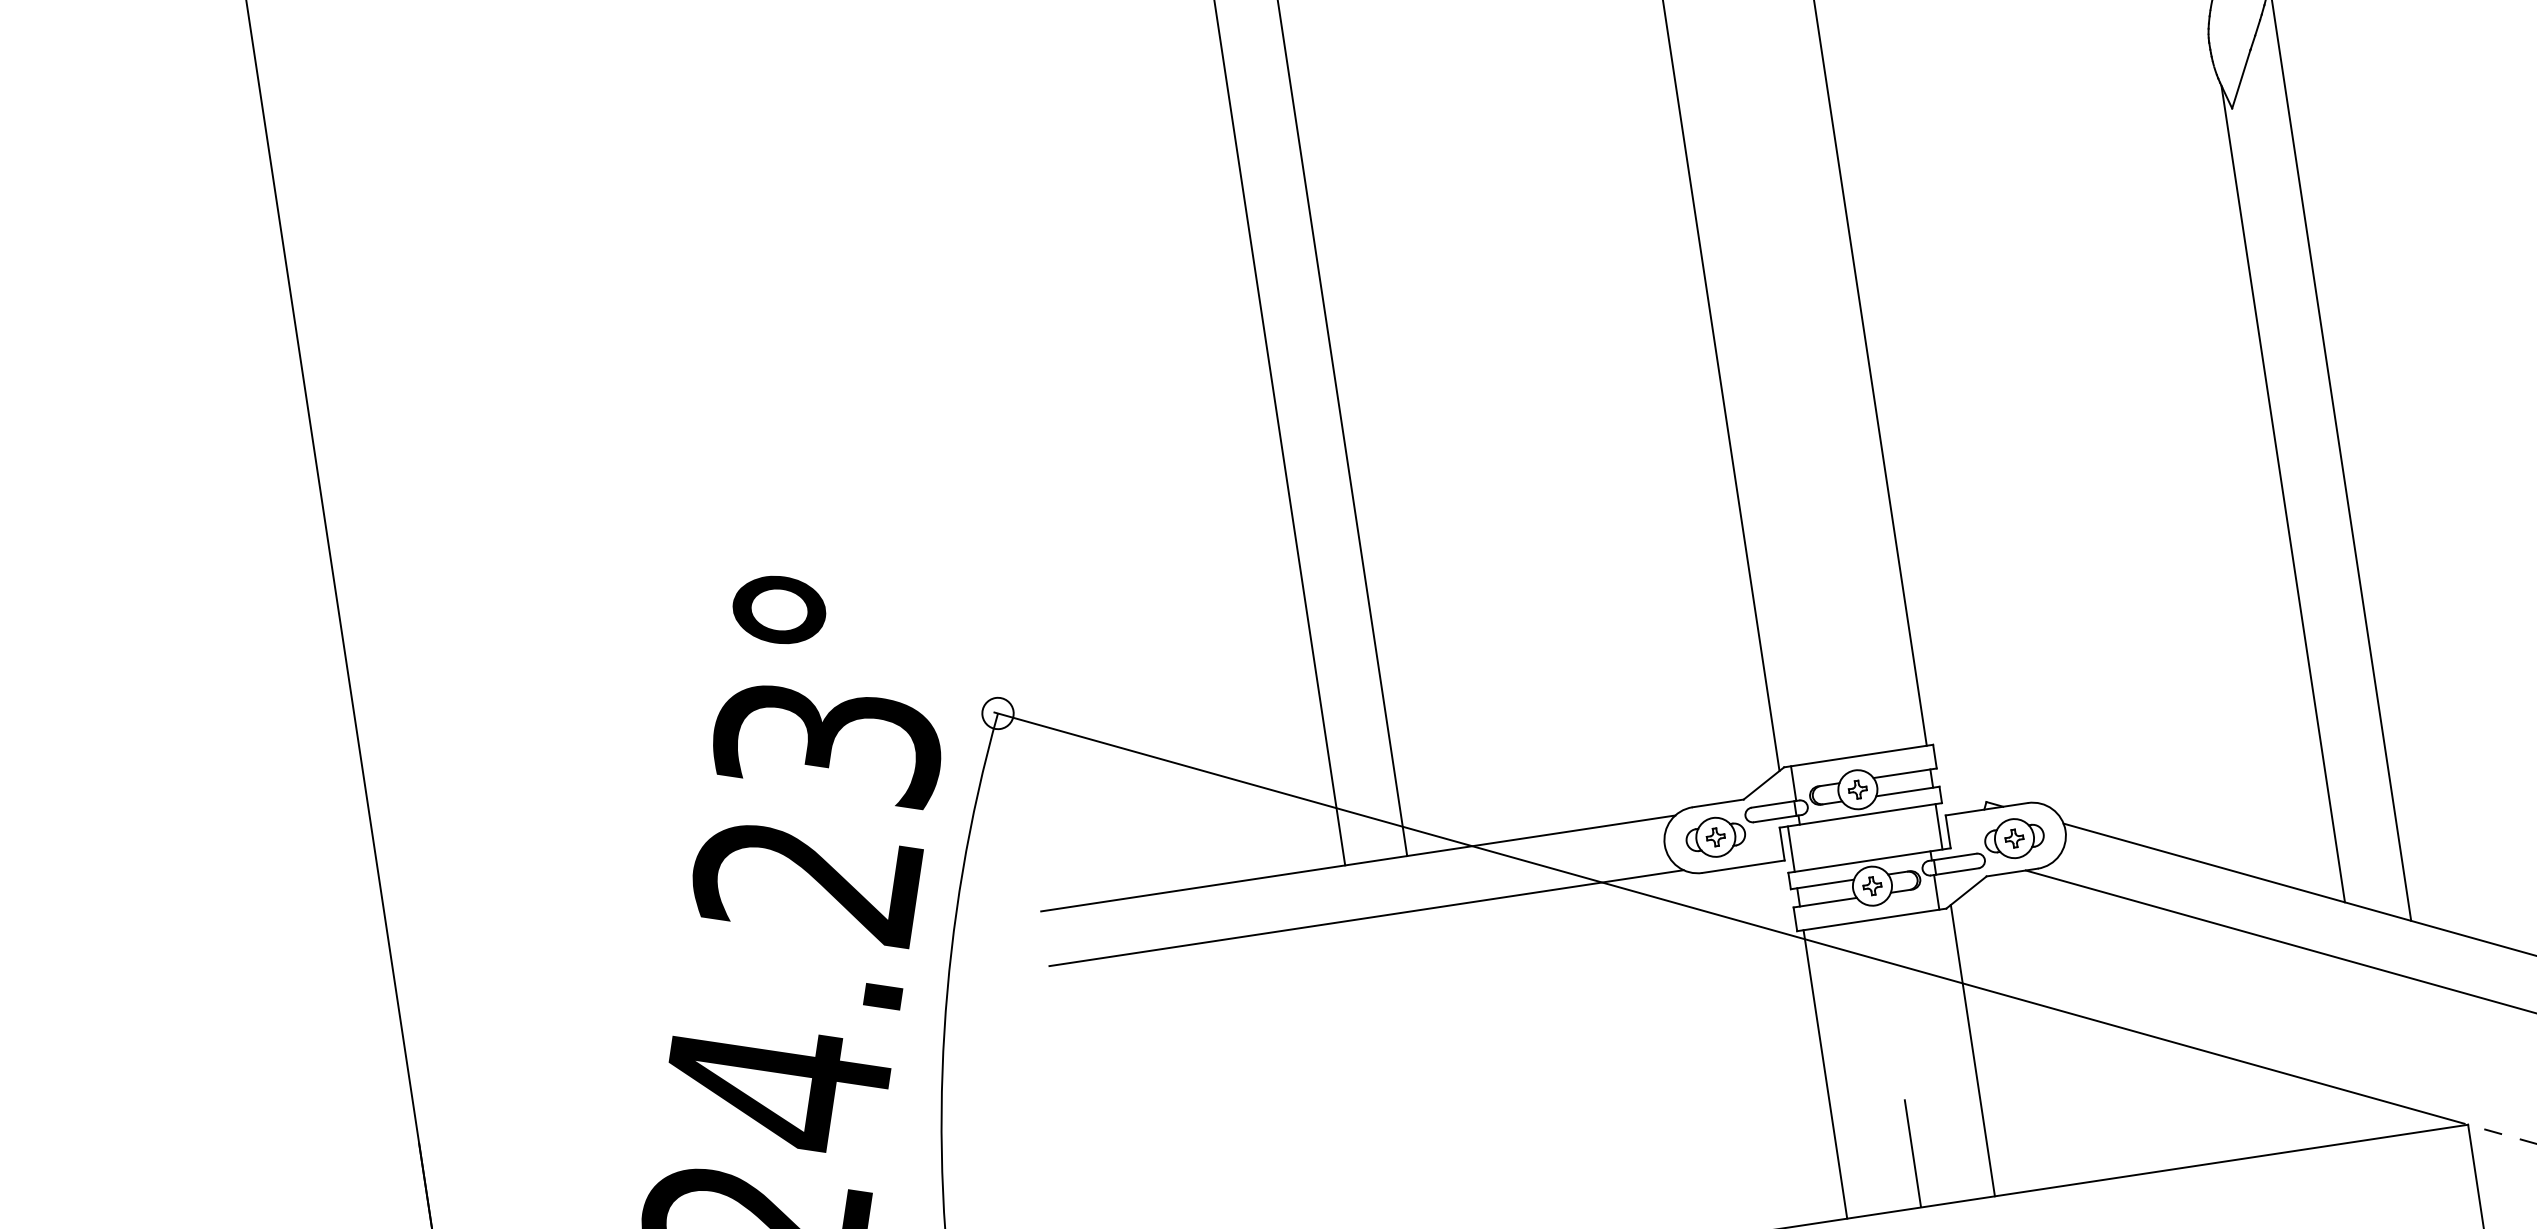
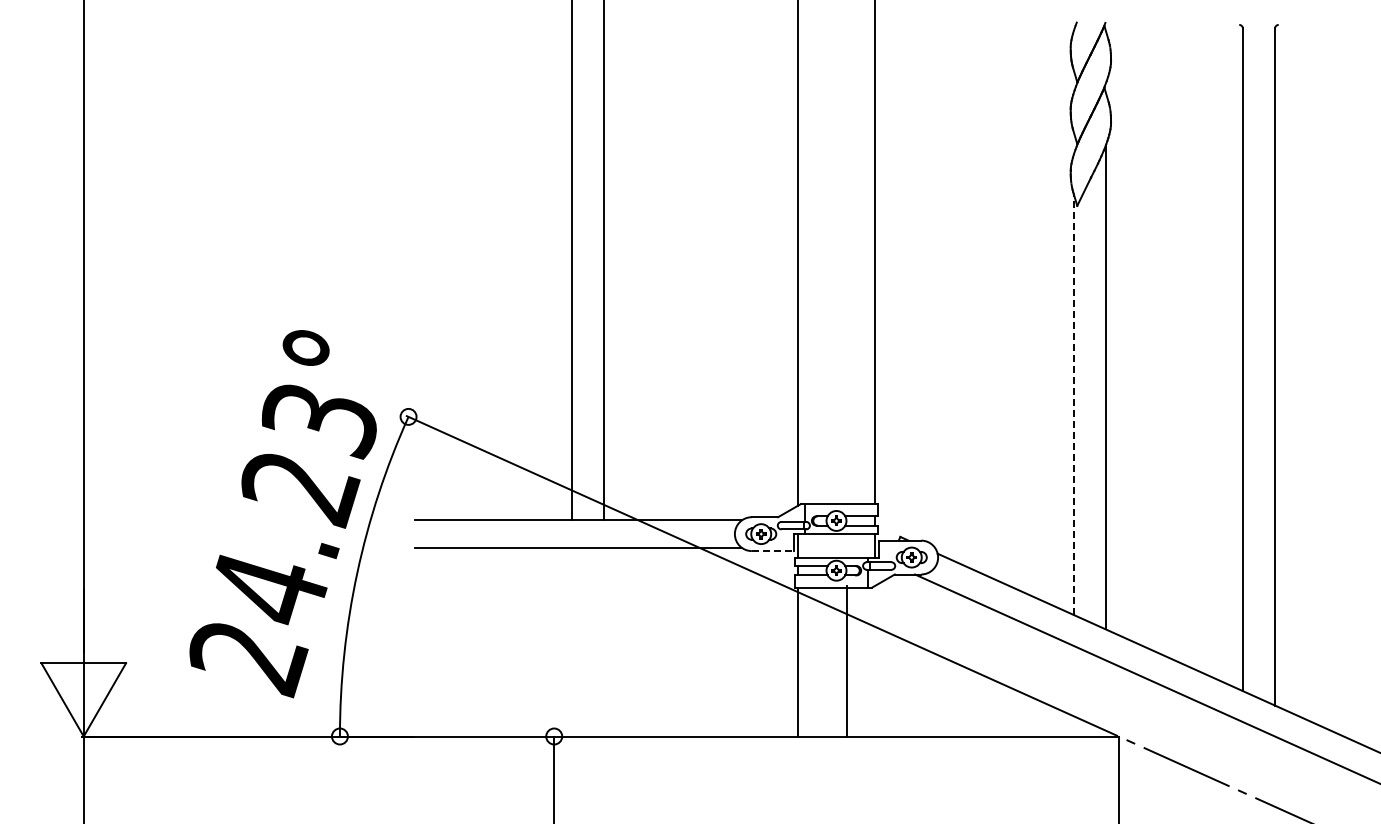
line: (2283, 494) -> (1073, 404), solid -> dashed
line: (1744, 867) -> (773, 551), solid -> dashed
line: (1972, 1050) -> (846, 661), moved
line: (1912, 1153) -> (836, 708), removed

